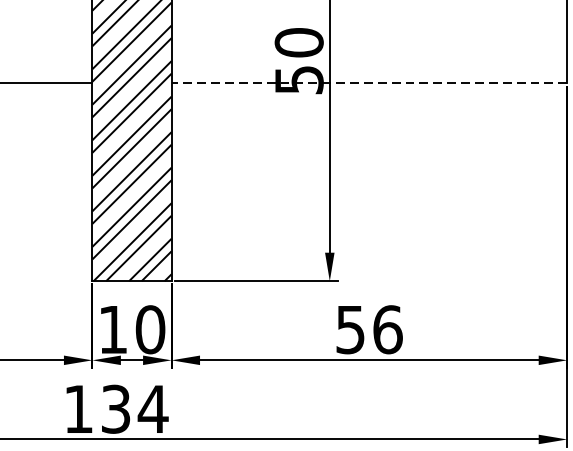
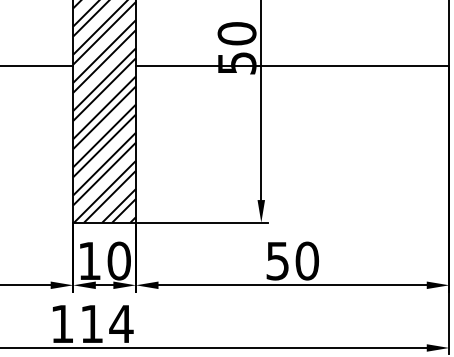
line: (369, 82) -> (292, 65), dashed -> solid
text: (388, 329) -> (307, 260), 56 -> 50
text: (115, 408) -> (91, 323), 134 -> 114

